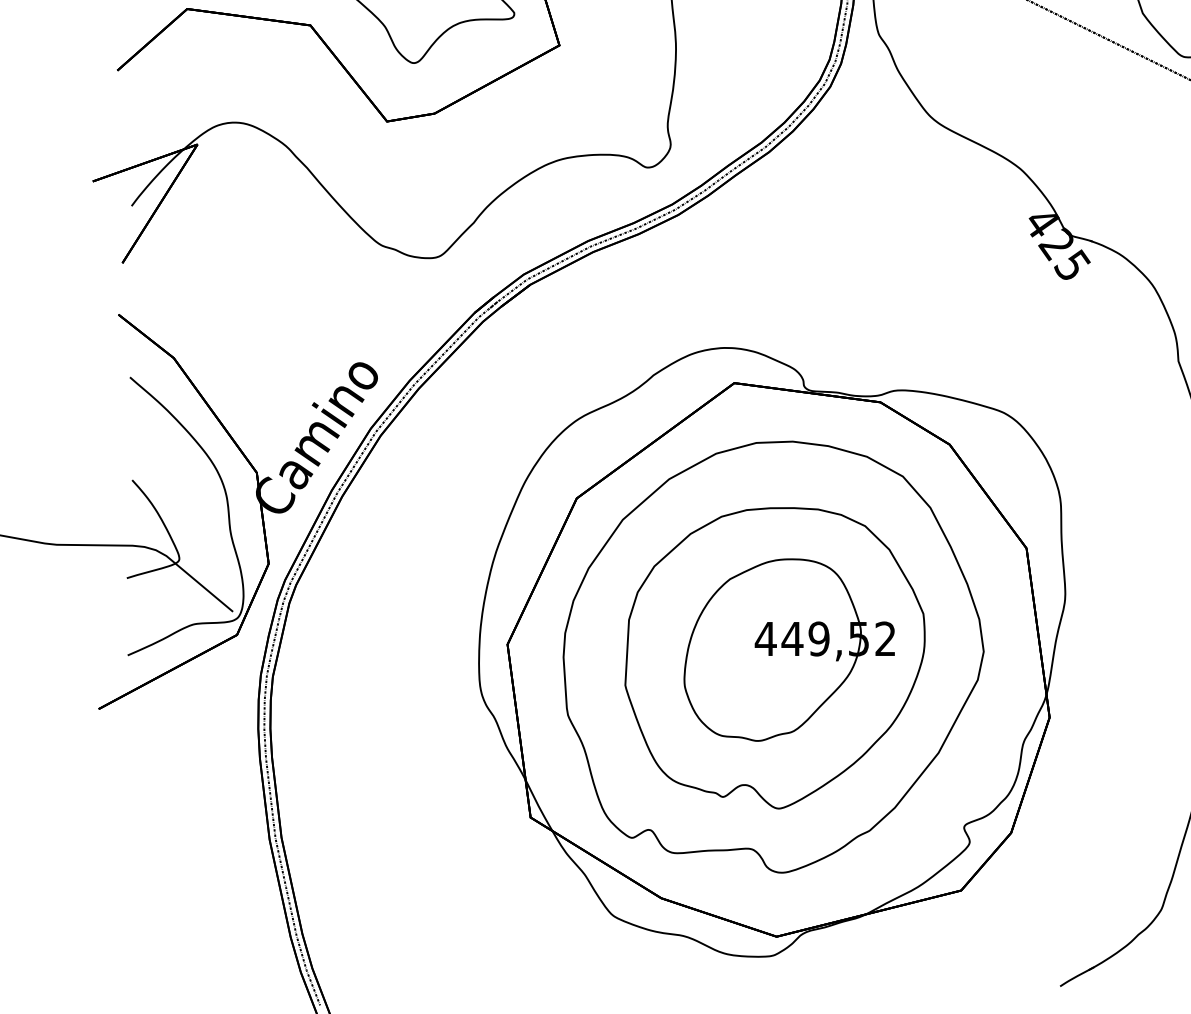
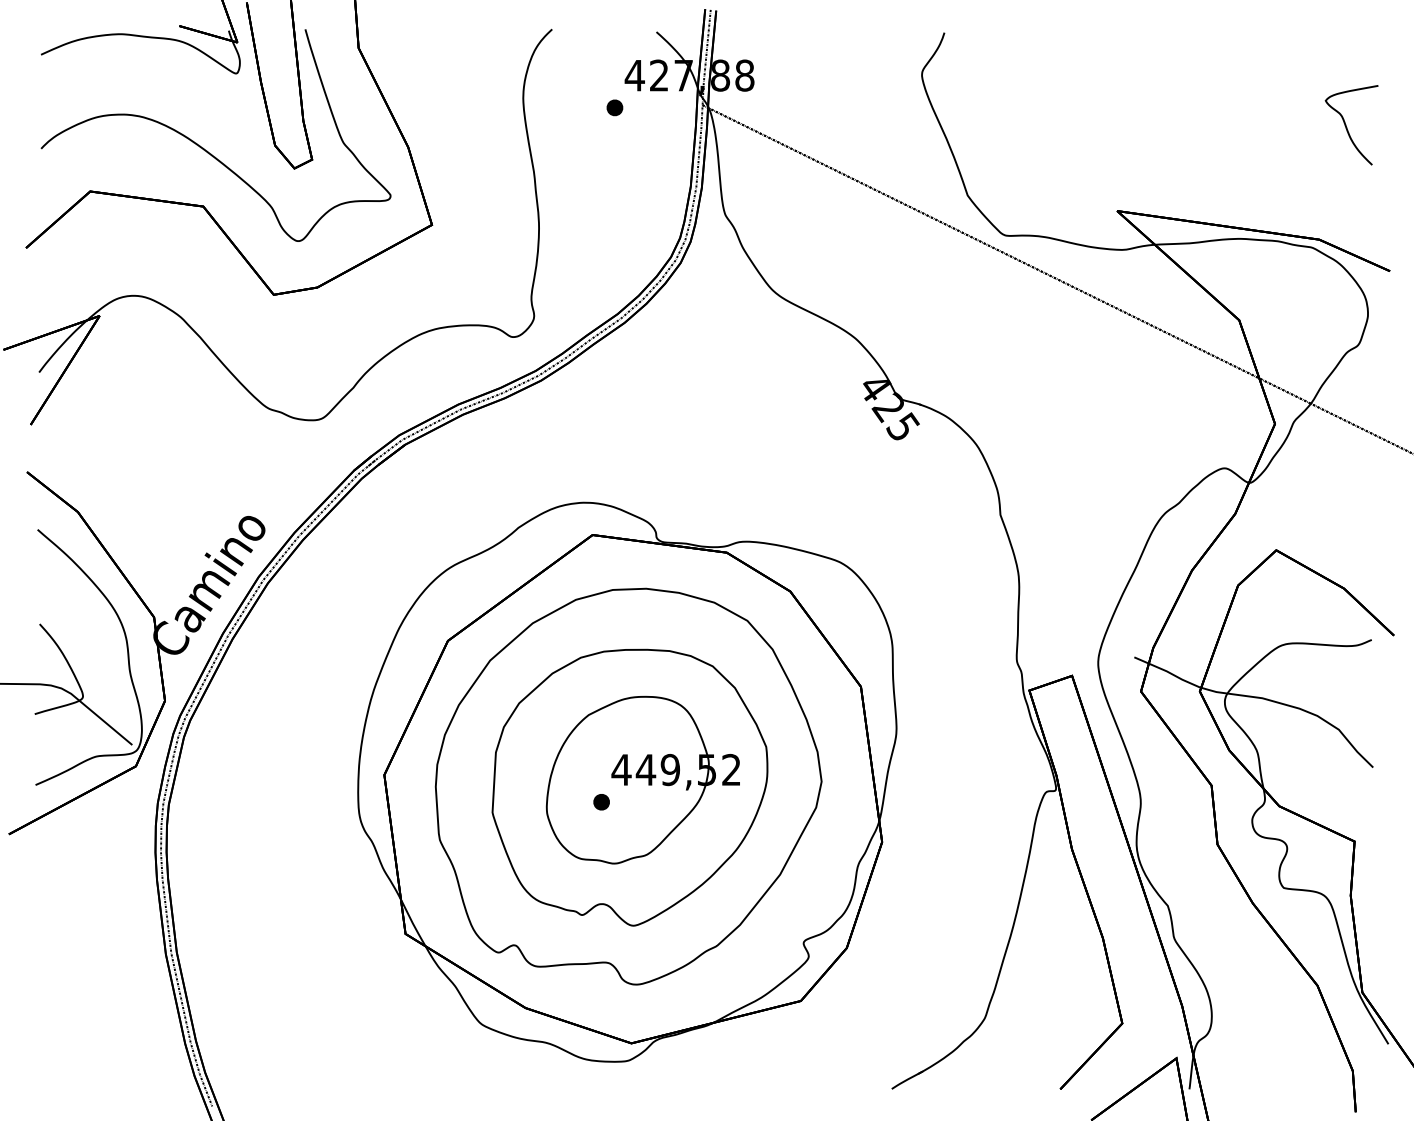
part: (744, 674) -> (601, 802), added

